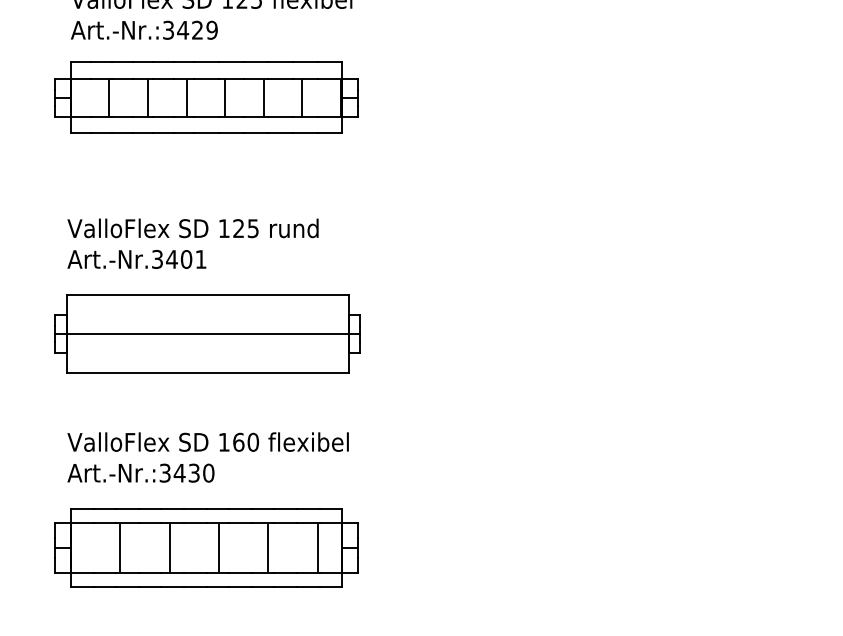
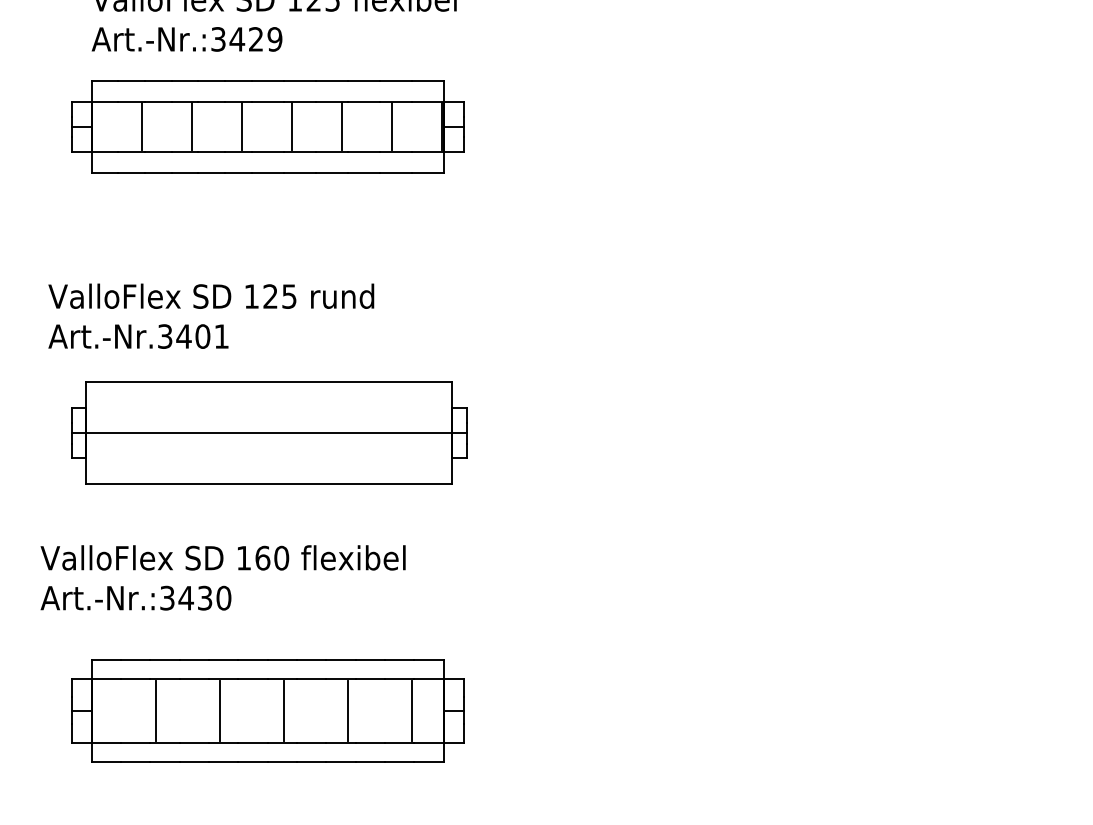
text: (192, 243) -> (210, 315), moved
text: (207, 457) -> (222, 577), moved

